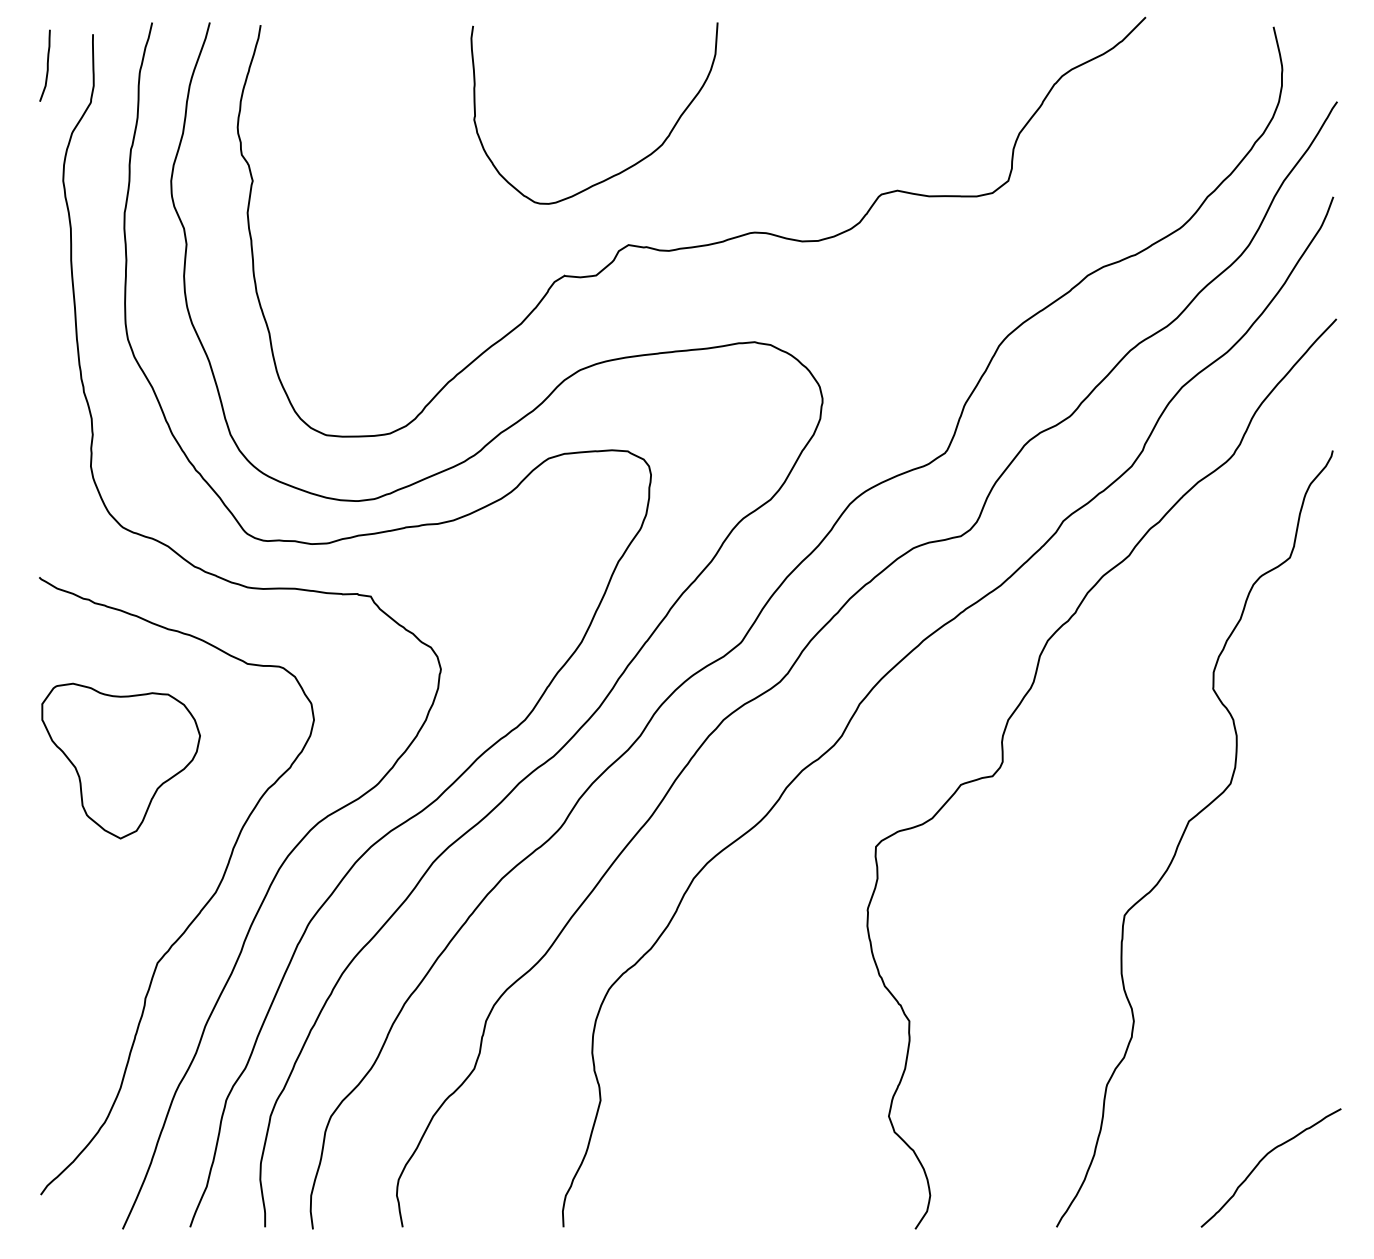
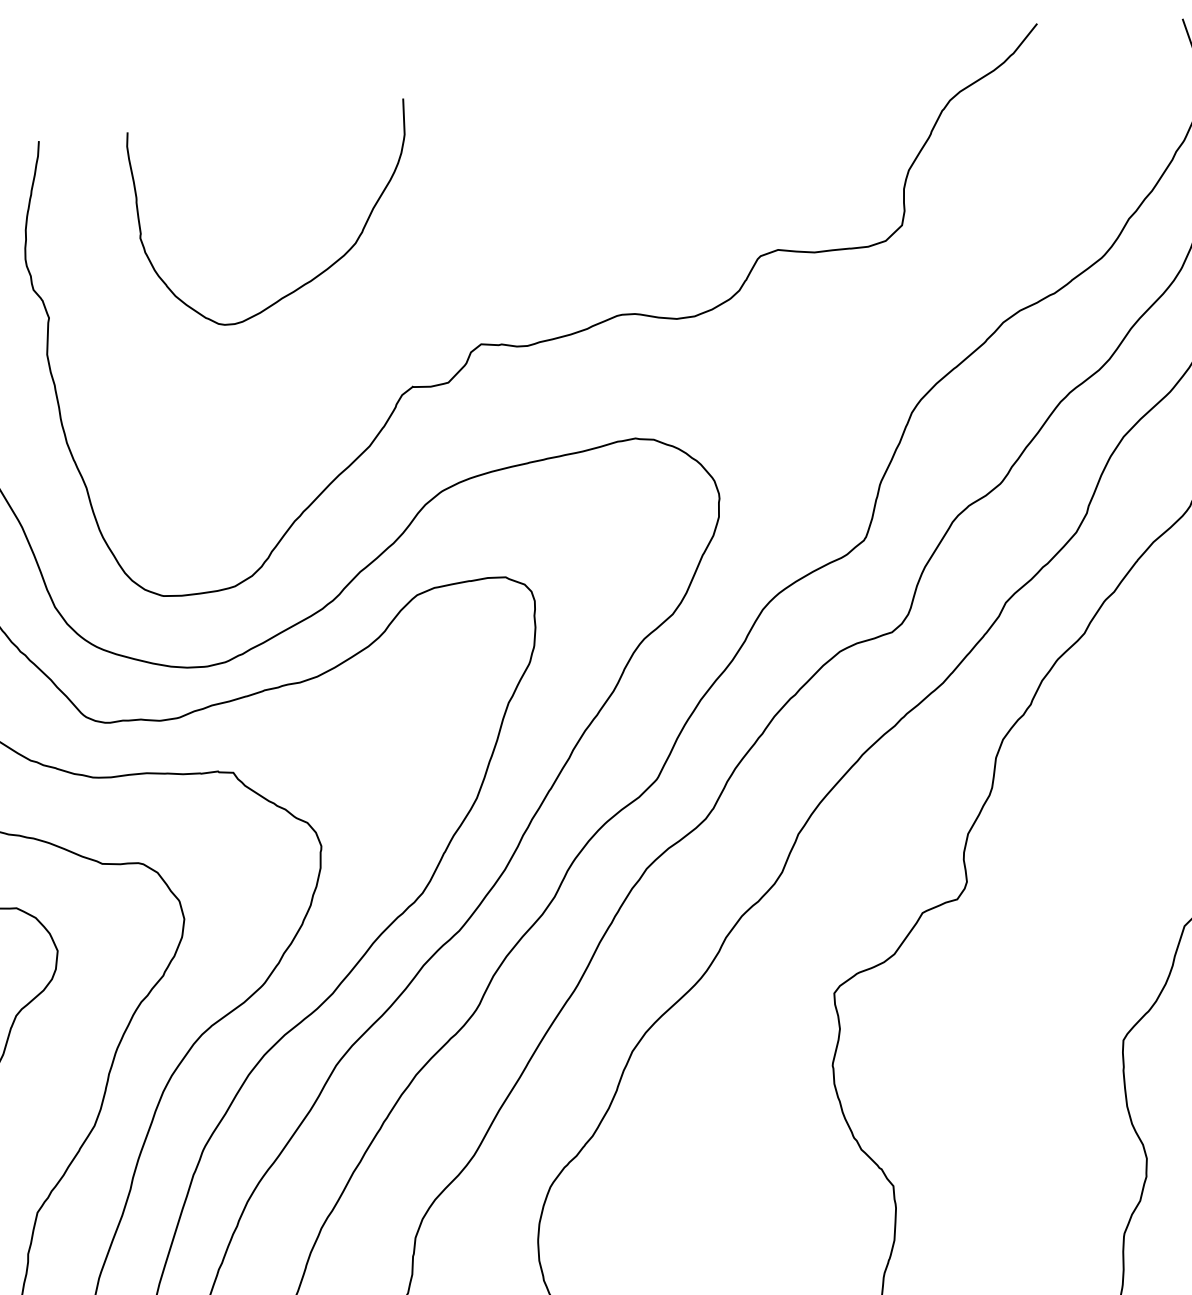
curve: (627, 167) -> (319, 273), moved

